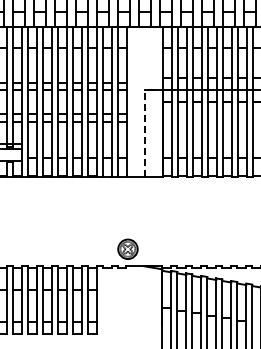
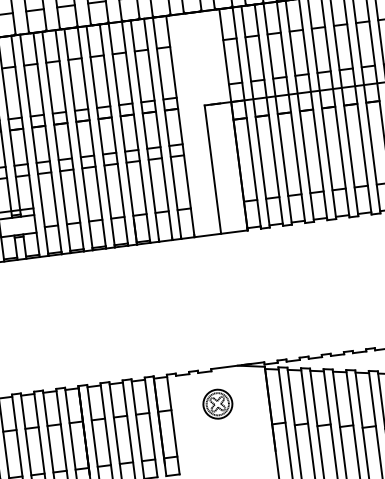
line: (144, 133) -> (212, 169), dashed -> solid
part: (127, 248) -> (217, 403), moved

